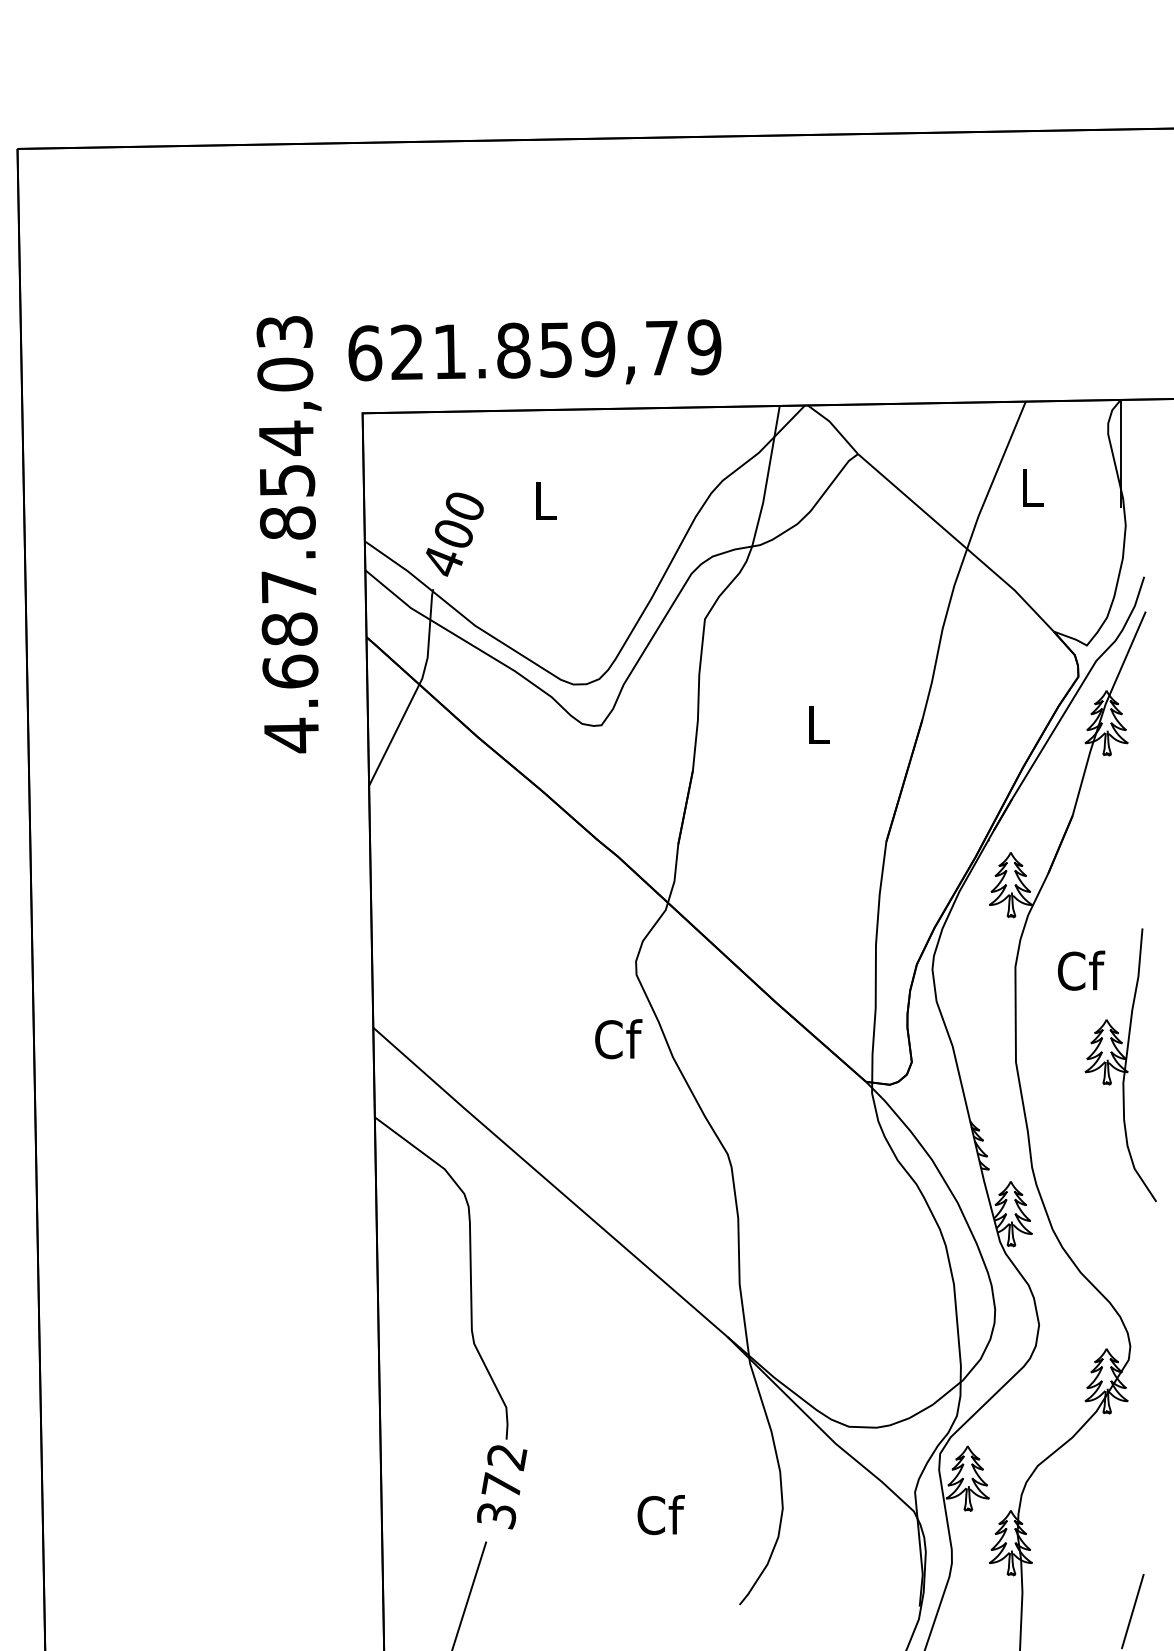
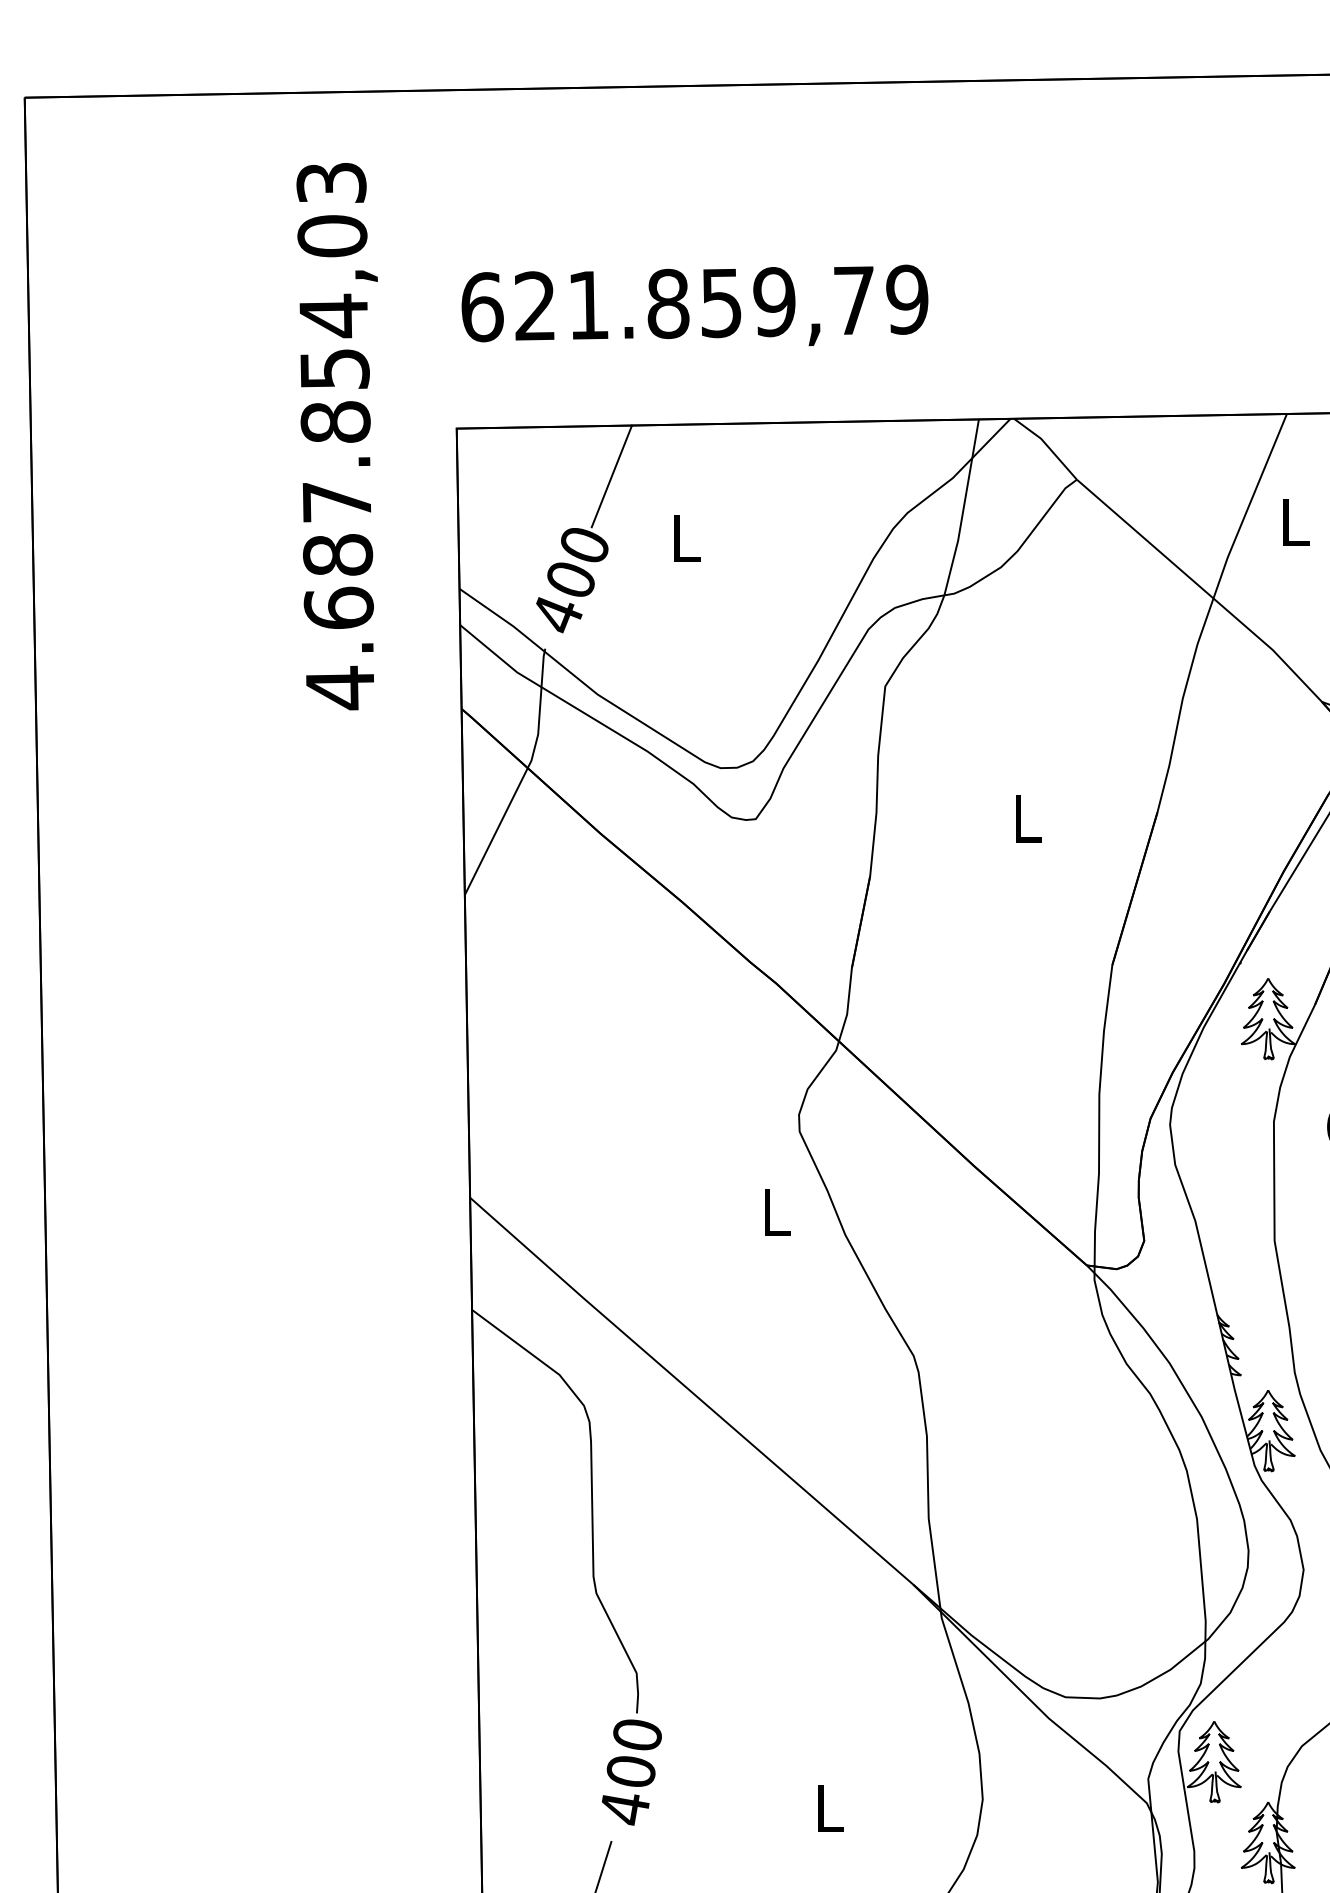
text: (534, 351) -> (694, 304), moved
line: (486, 451) -> (611, 476), added
text: (288, 534) -> (336, 436), moved
text: (618, 1039) -> (777, 1212), Cf -> L
text: (502, 1486) -> (631, 1772), 372 -> 400
text: (660, 1515) -> (829, 1808), Cf -> L

